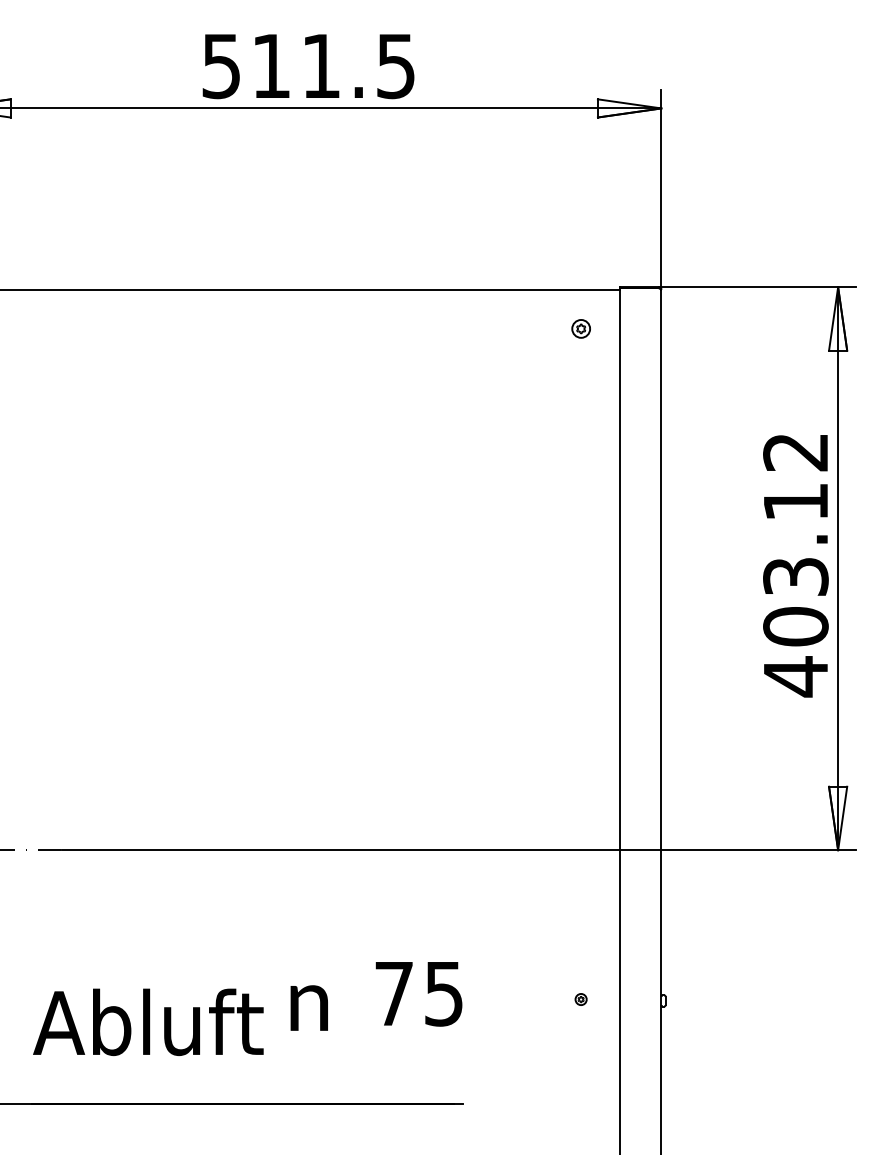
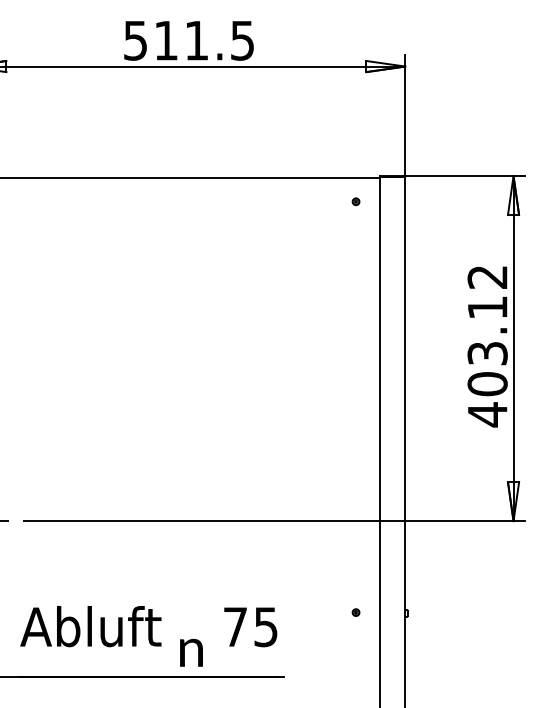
part: (580, 328) -> (355, 201), size x0.62
text: (418, 994) -> (250, 627), moved
text: (309, 1007) -> (191, 652), moved

